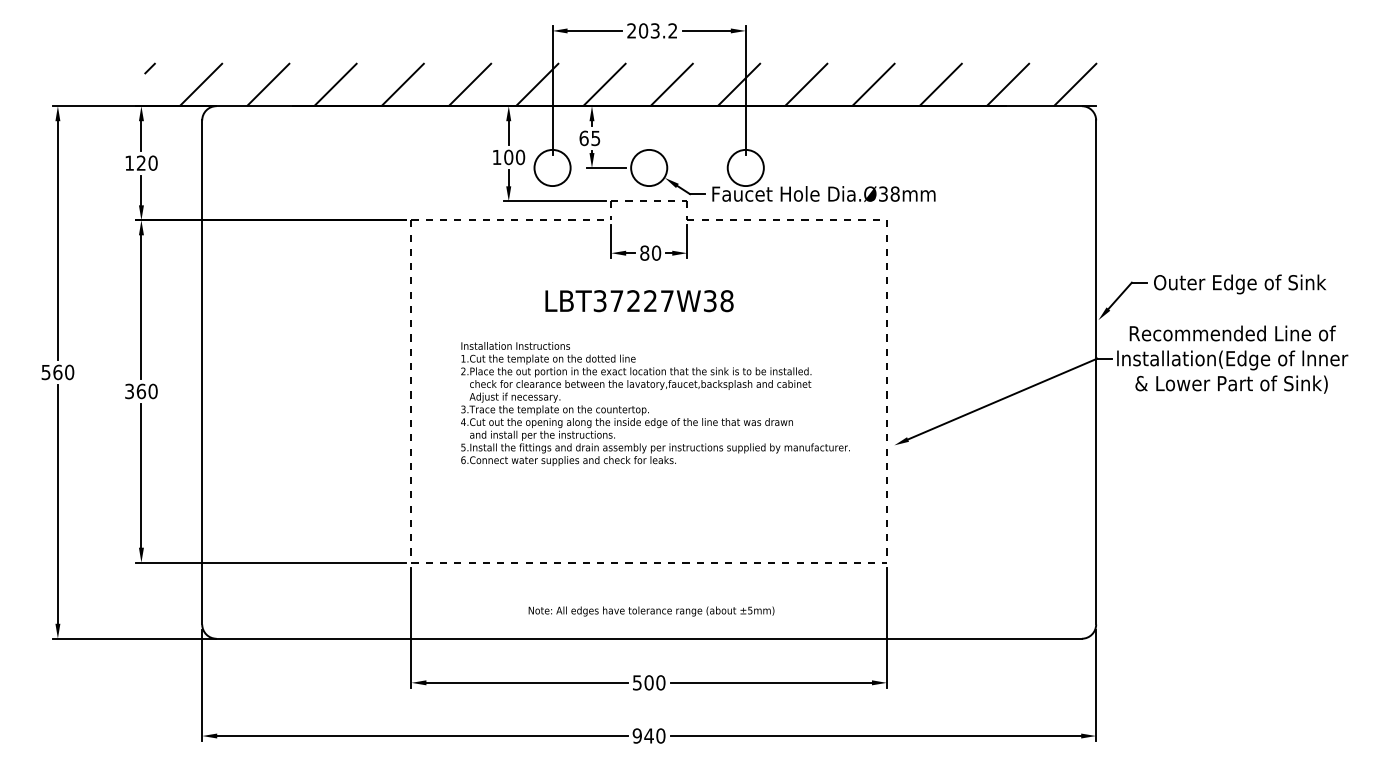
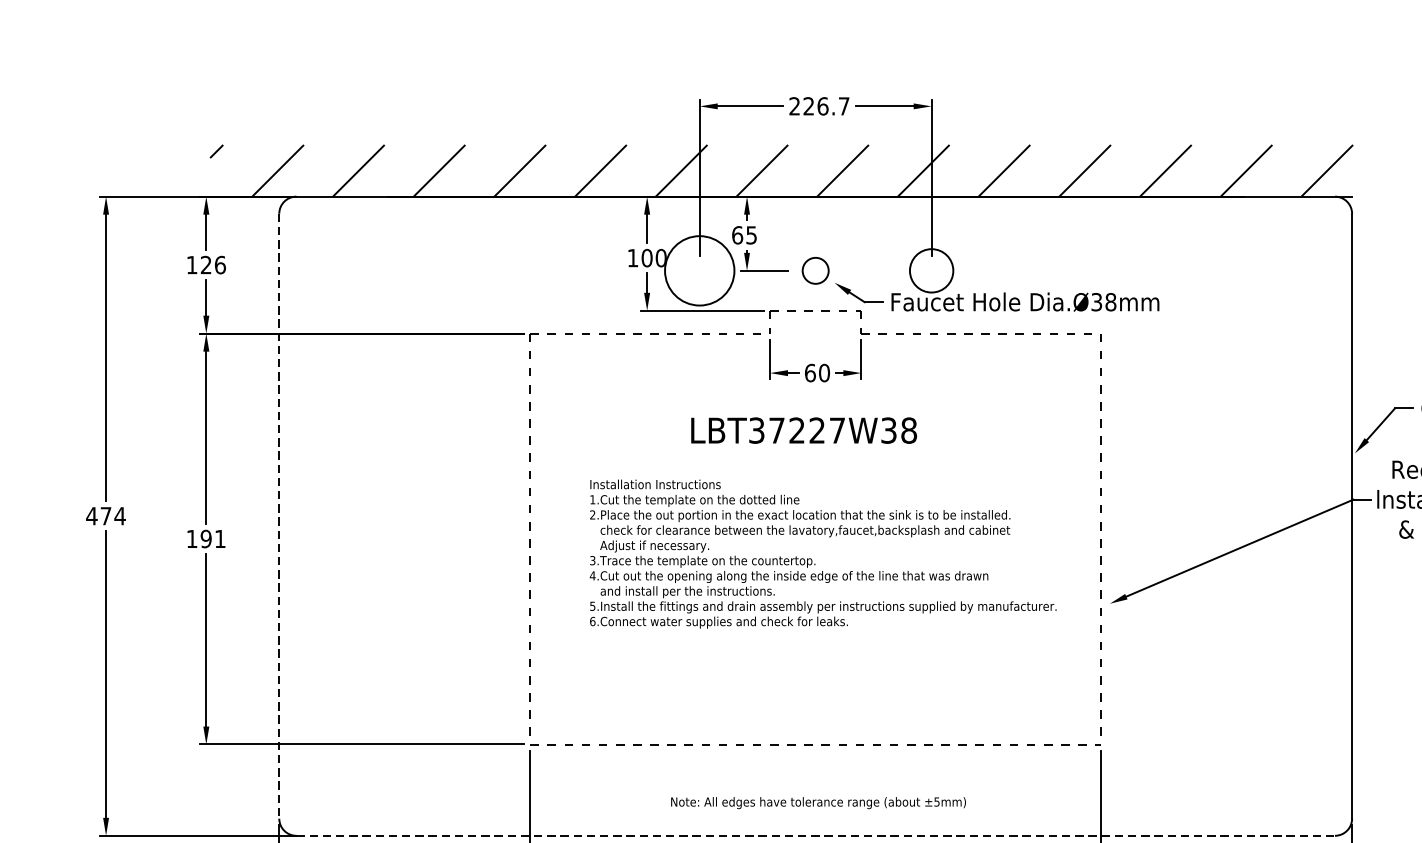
text: (658, 30) -> (826, 105), 203.2 -> 226.7
text: (152, 162) -> (219, 264), 120 -> 126
circle: (552, 167) -> (699, 270), size x1.6
circle: (649, 167) -> (816, 270), size x0.6
text: (644, 252) -> (810, 372), 80 -> 60
text: (57, 372) -> (105, 516), 560 -> 474
line: (202, 372) -> (279, 516), solid -> dashed
text: (141, 391) -> (206, 539), 360 -> 191
line: (649, 638) -> (816, 835), solid -> dashed

